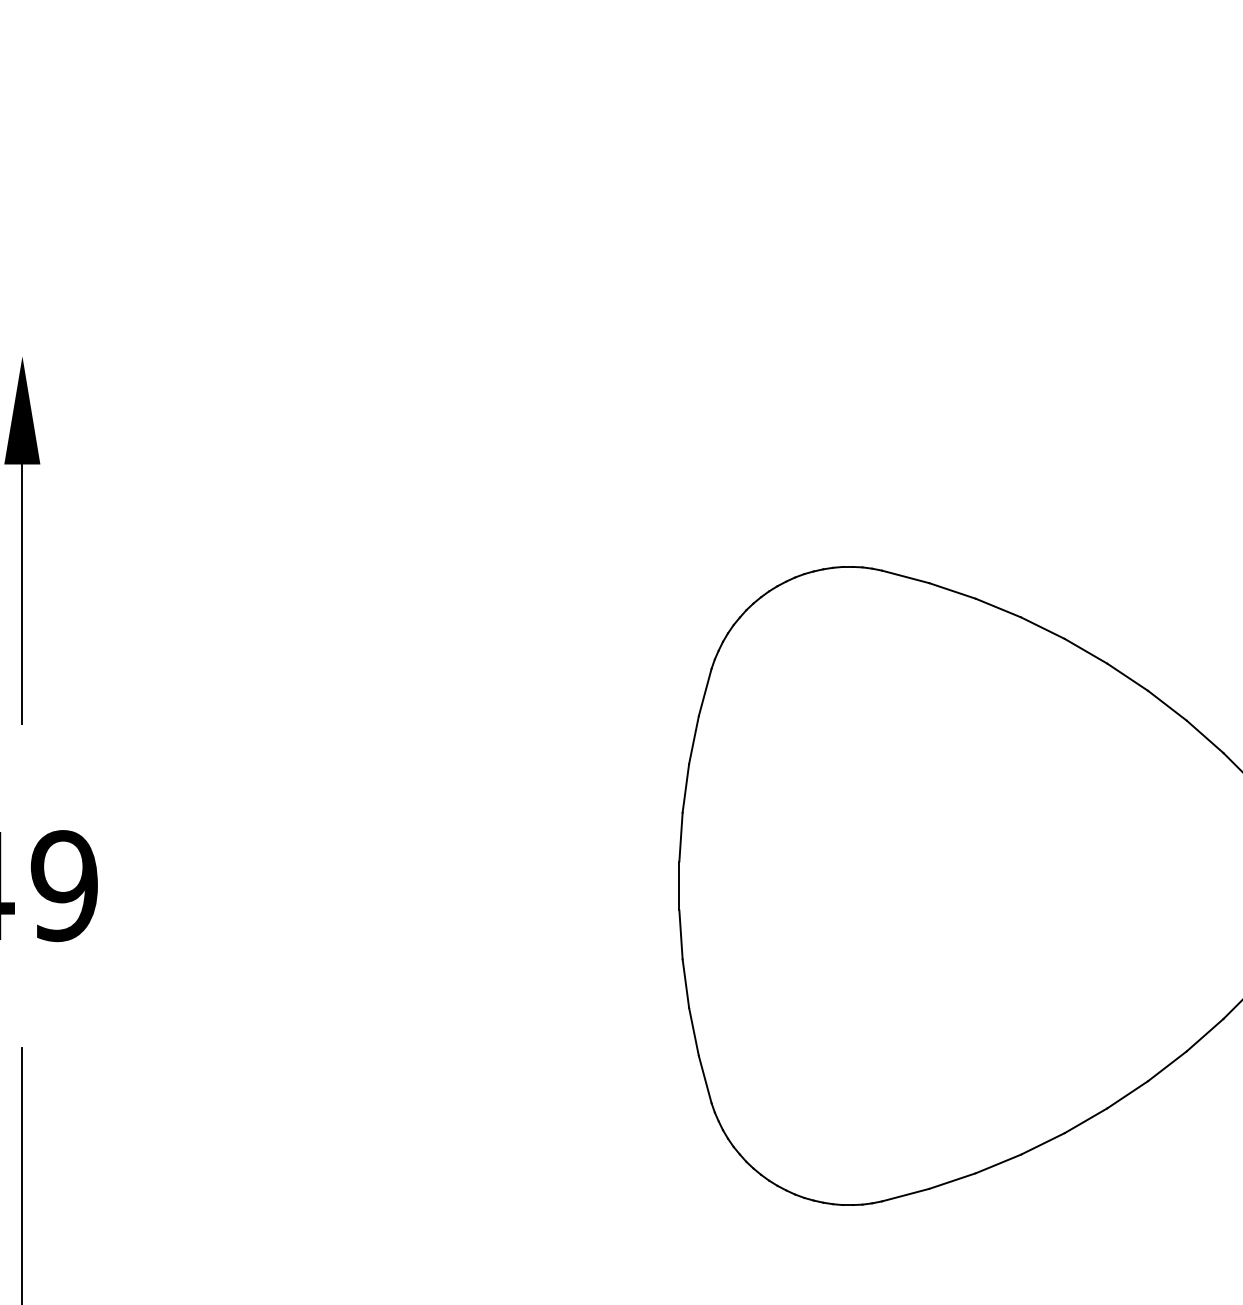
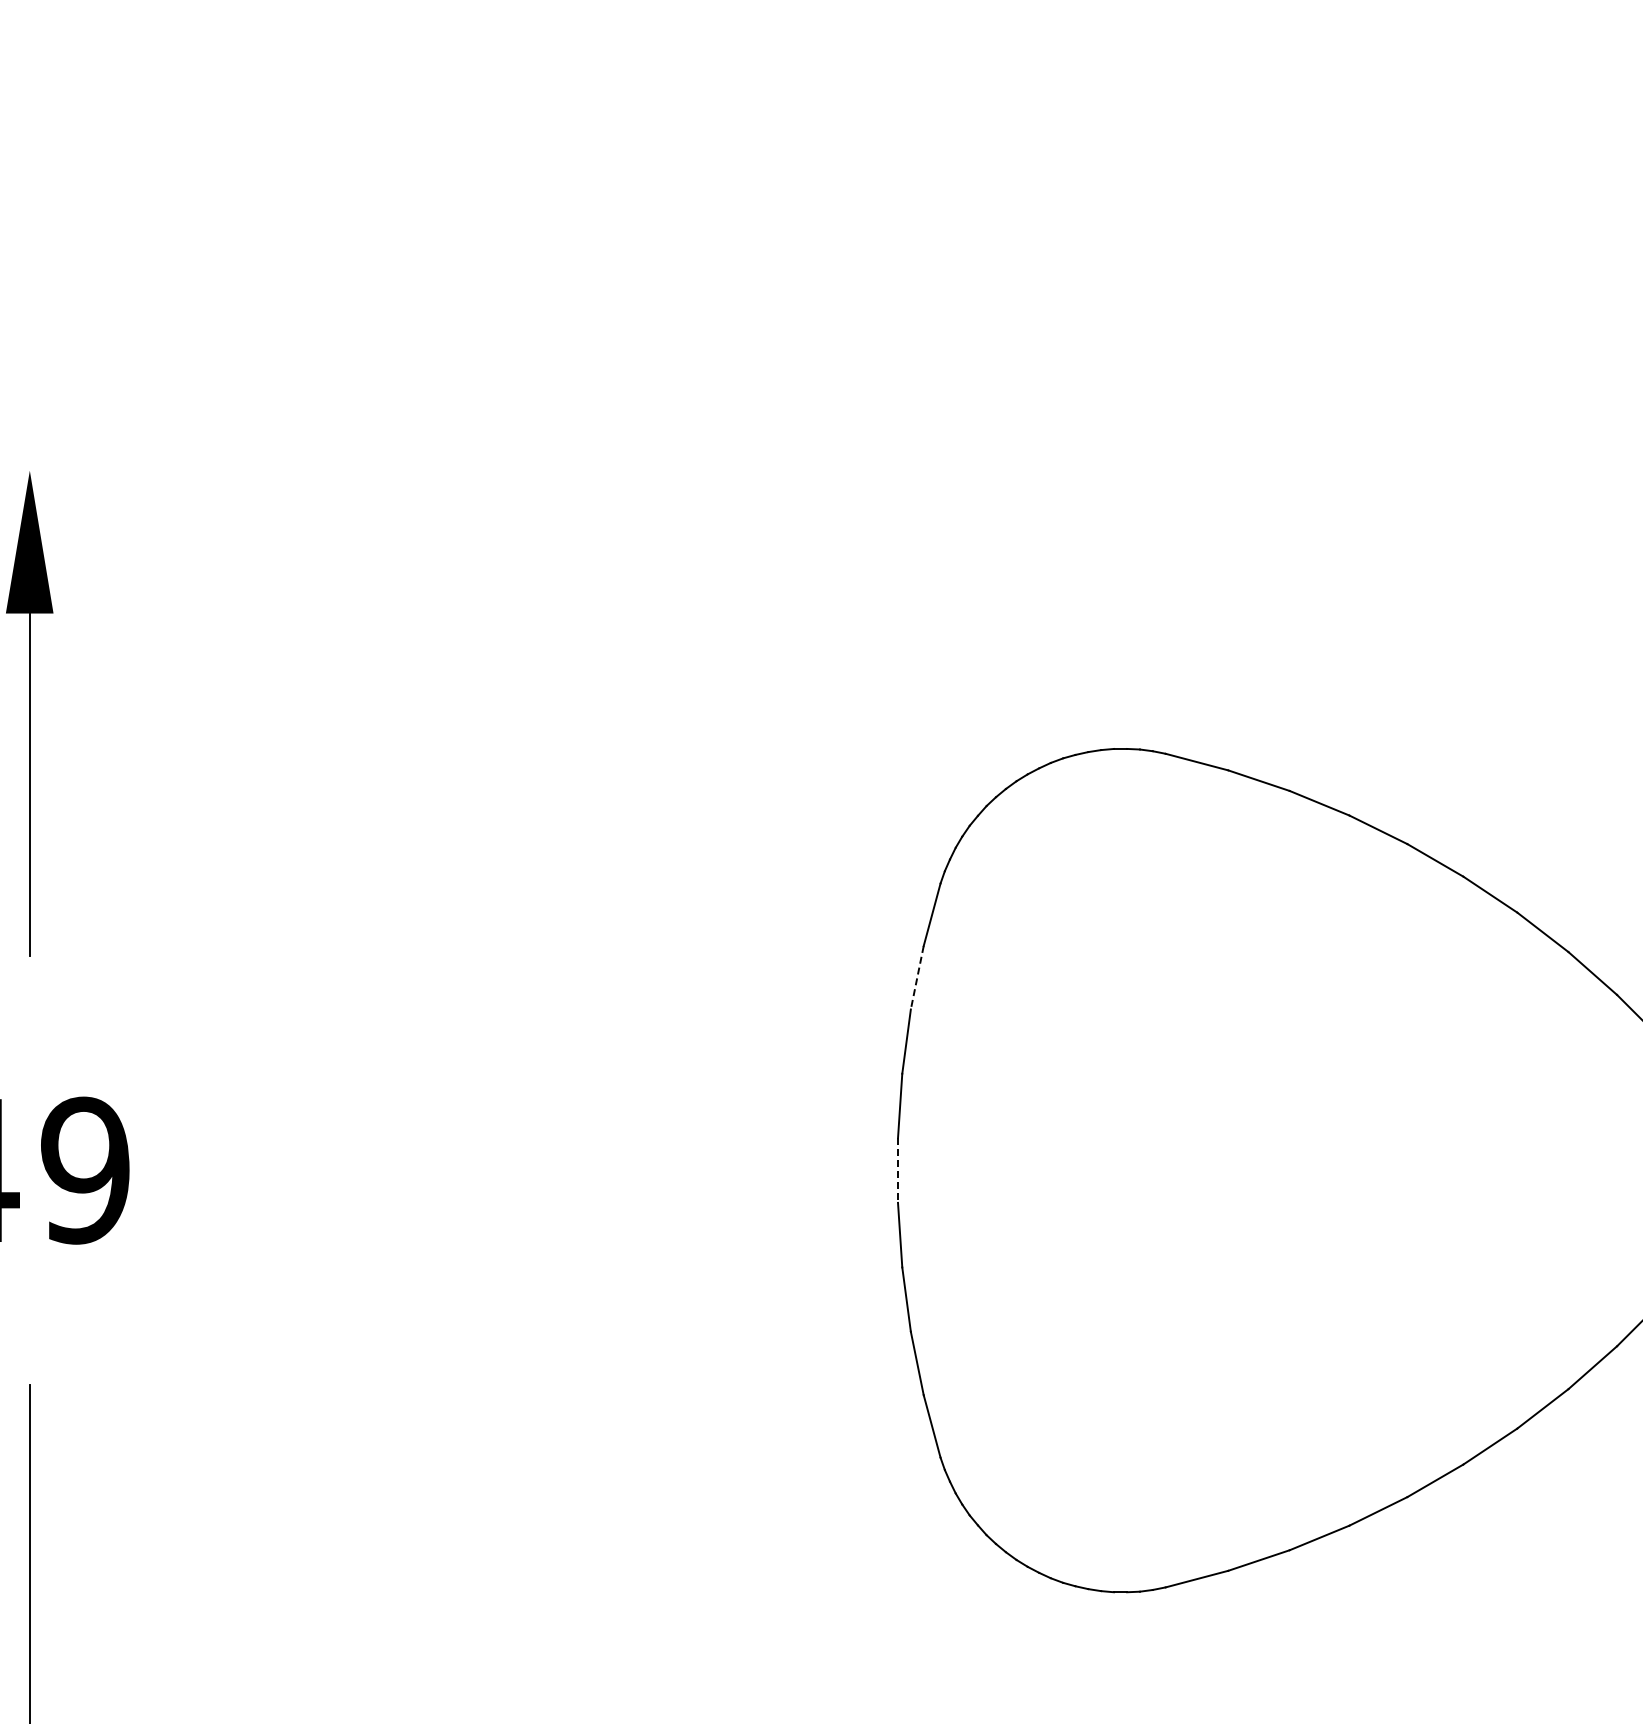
line: (694, 740) -> (917, 978), solid -> dashed
line: (679, 886) -> (898, 1171), solid -> dashed

